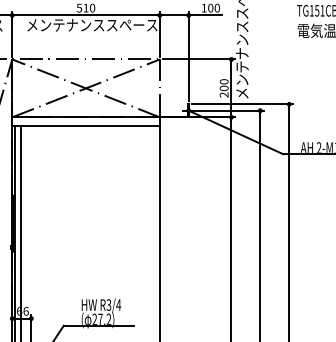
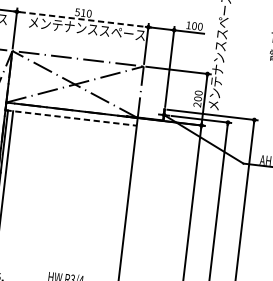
line: (86, 15) -> (83, 19), solid -> dashed
line: (86, 126) -> (71, 118), solid -> dashed

